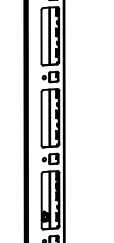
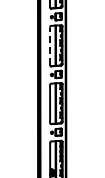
line: (42, 37) -> (50, 46), solid -> dashed

